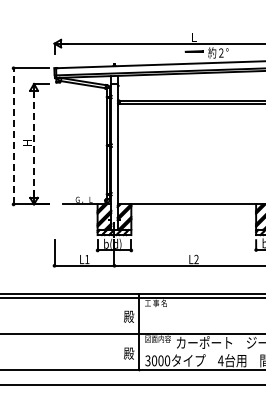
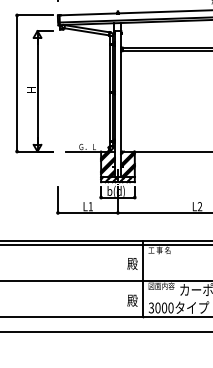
line: (13, 135) -> (16, 82), dashed -> solid
line: (34, 144) -> (37, 91), dashed -> solid

